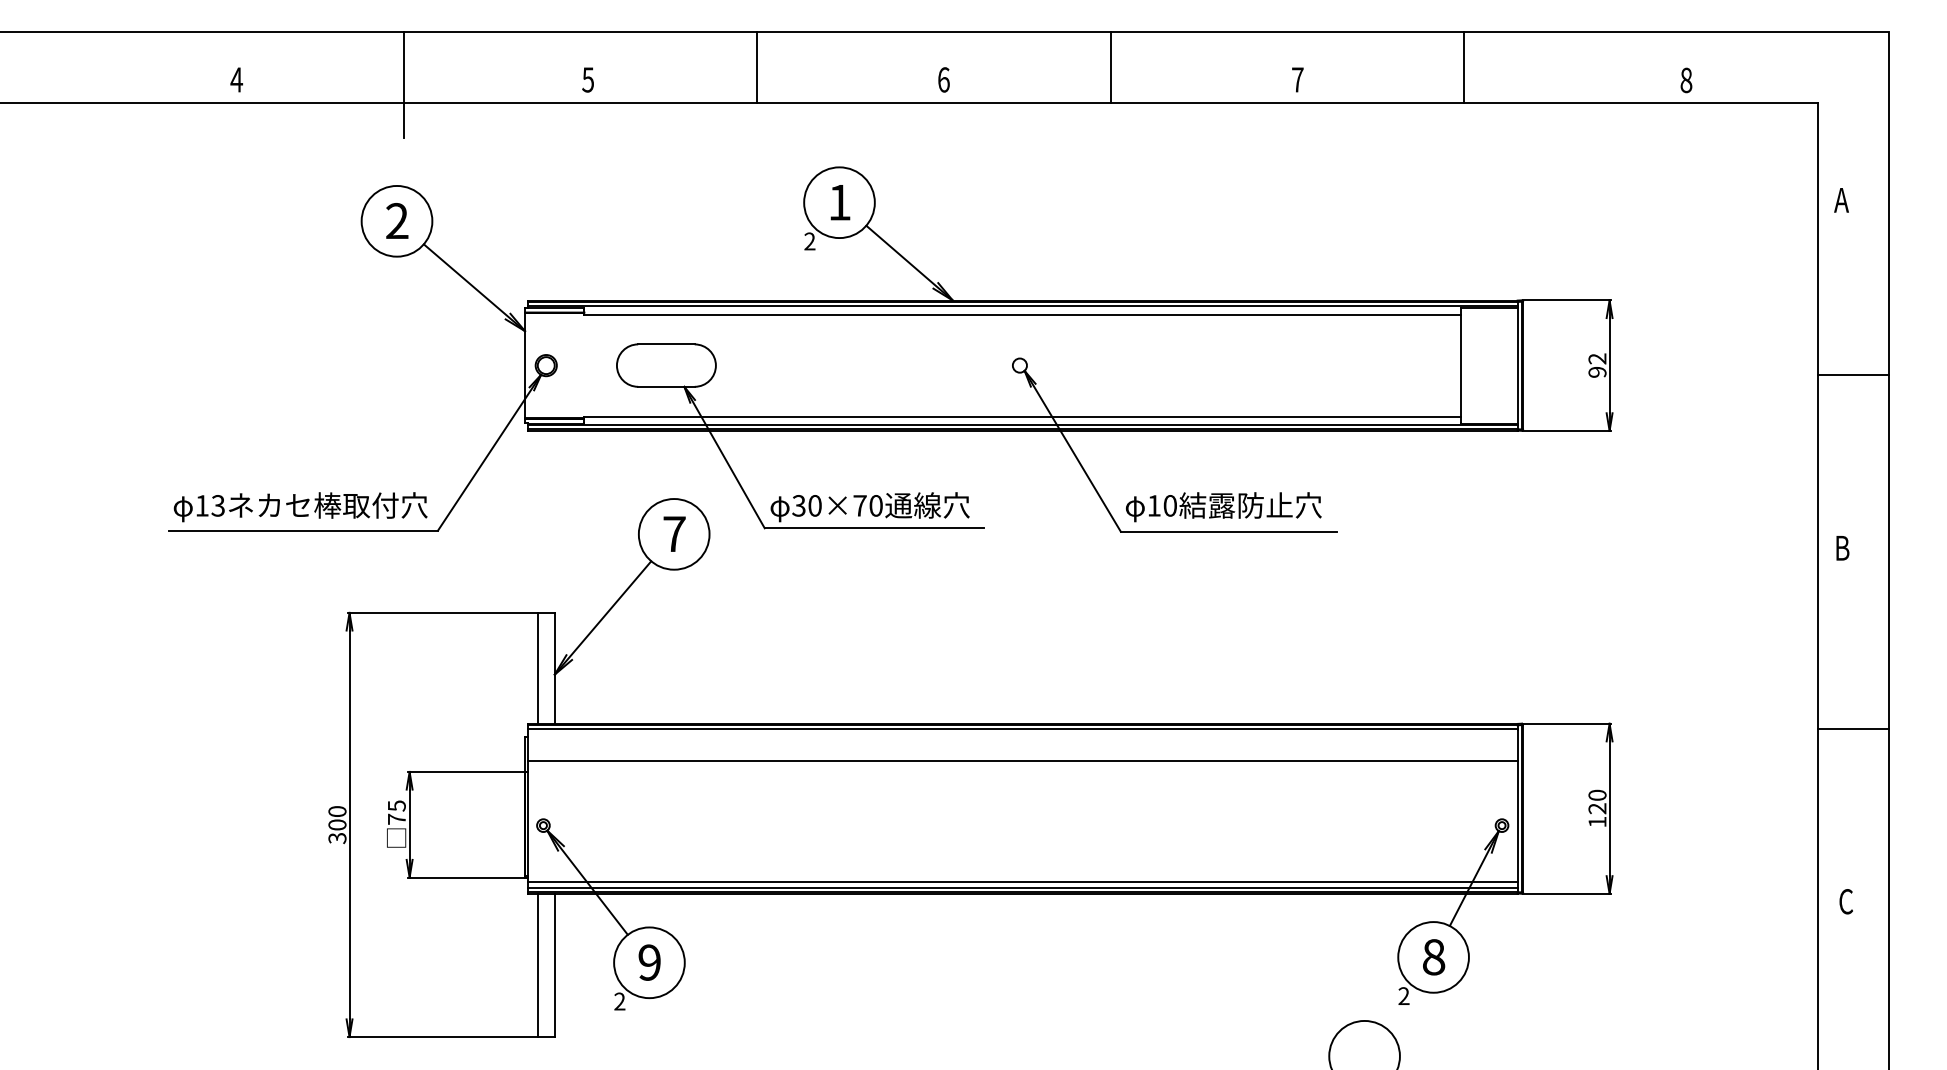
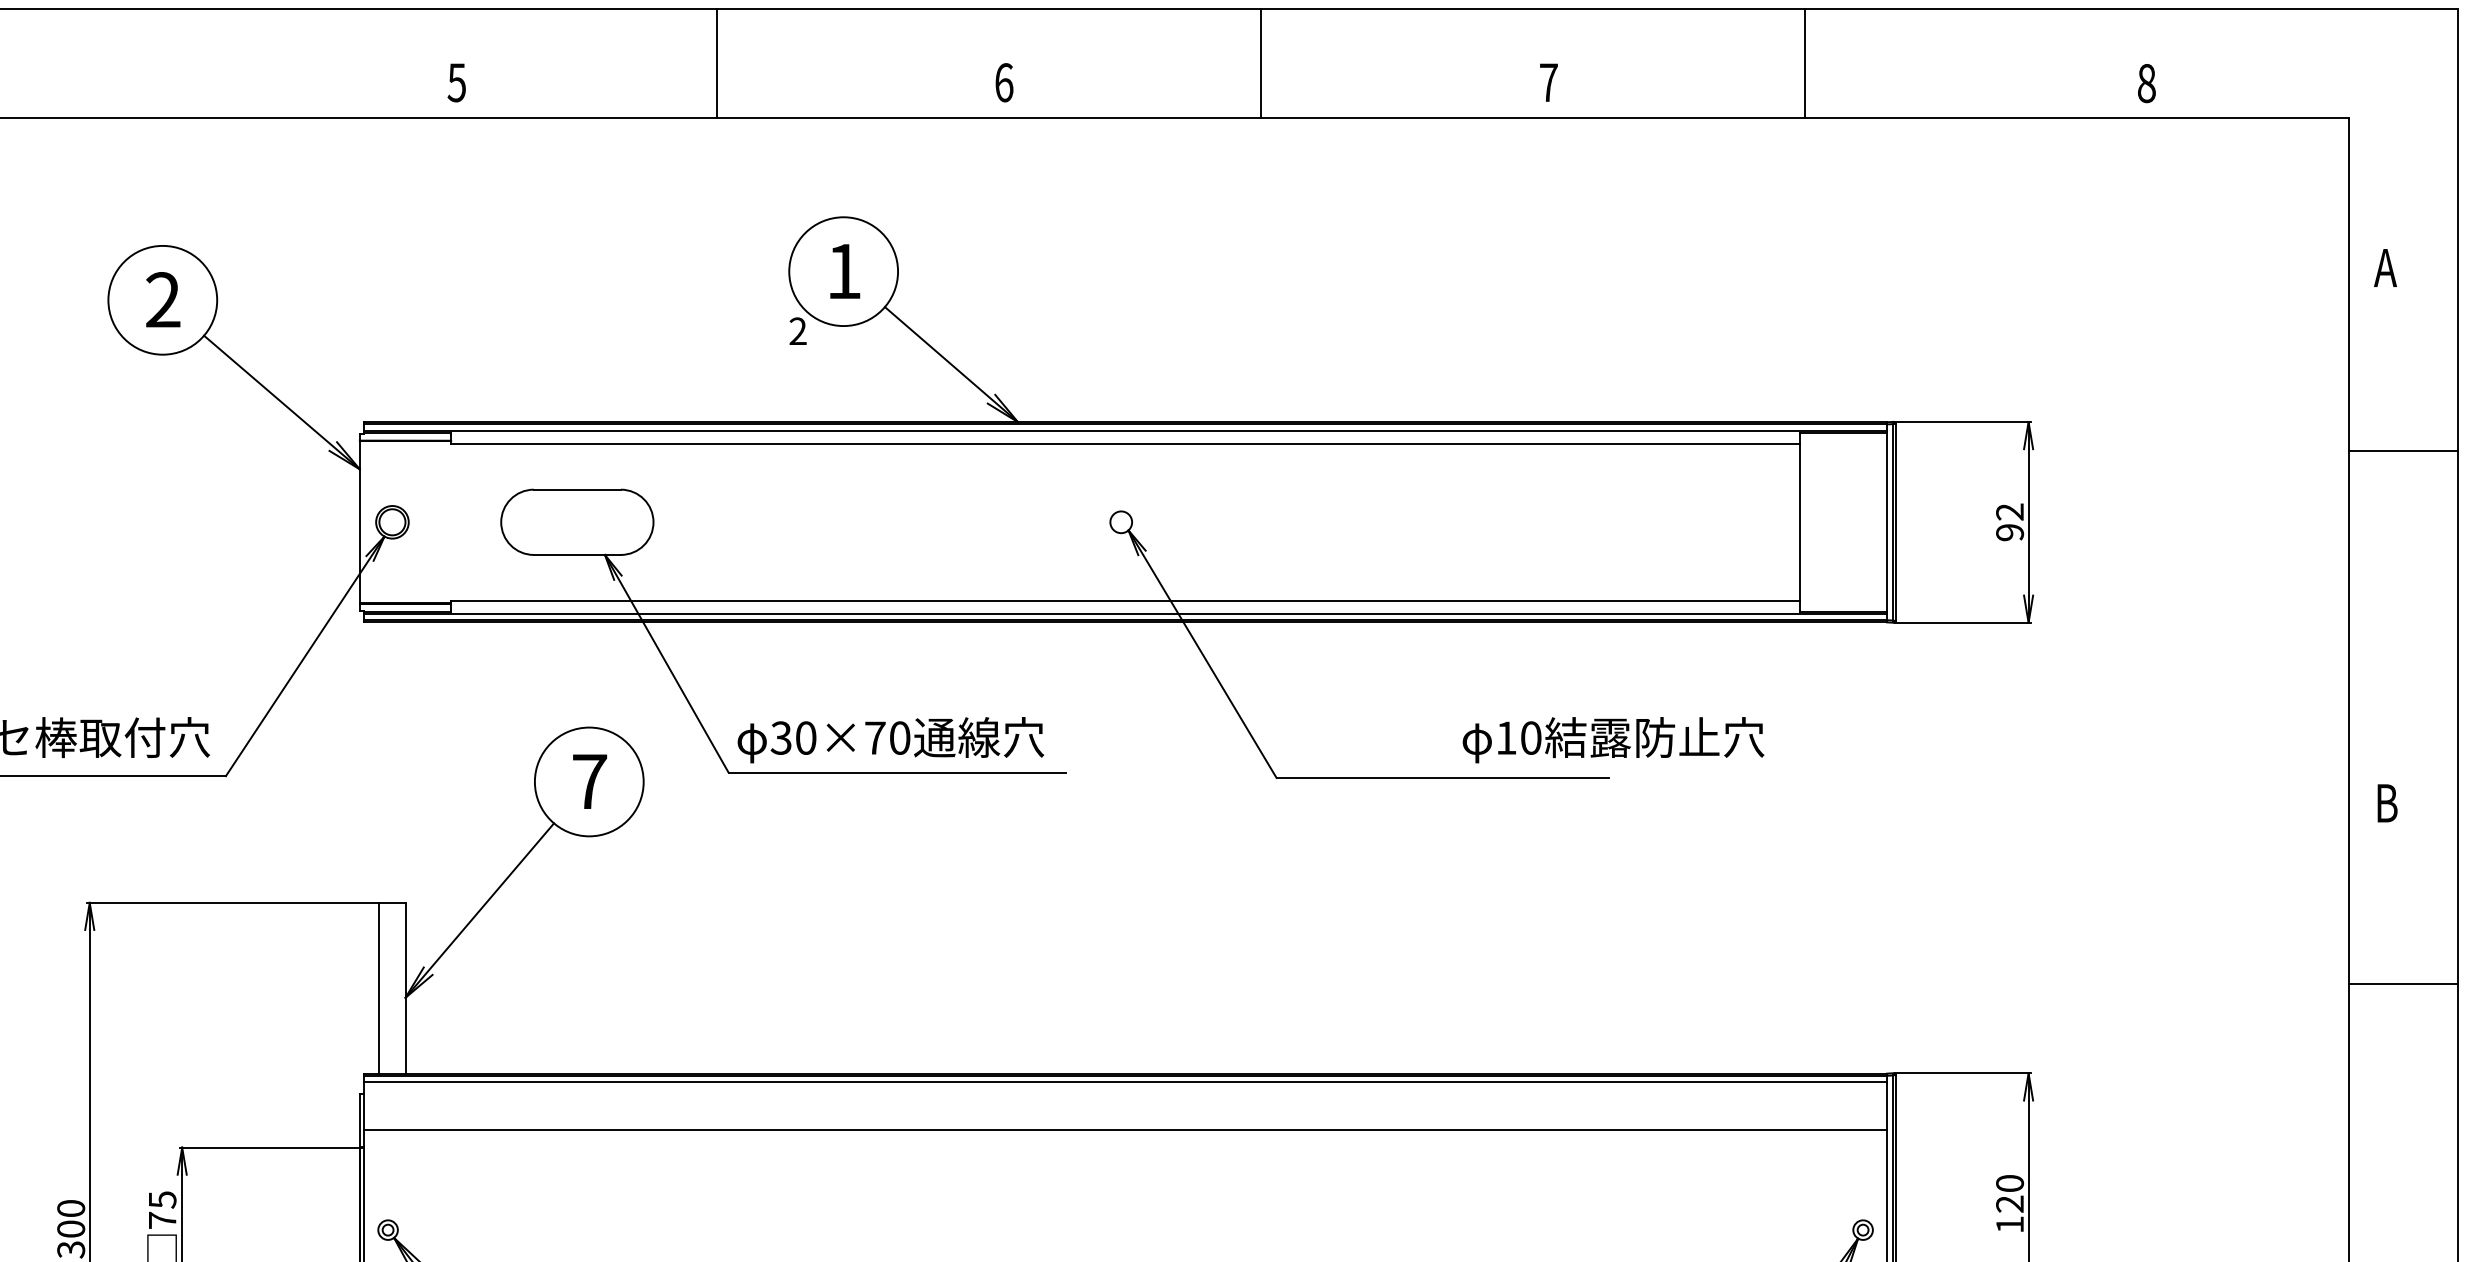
line: (404, 85) -> (174, 91), removed
line: (1852, 375) -> (2402, 451), moved
text: (1223, 507) -> (1612, 740), moved
line: (1852, 728) -> (2402, 983), moved

